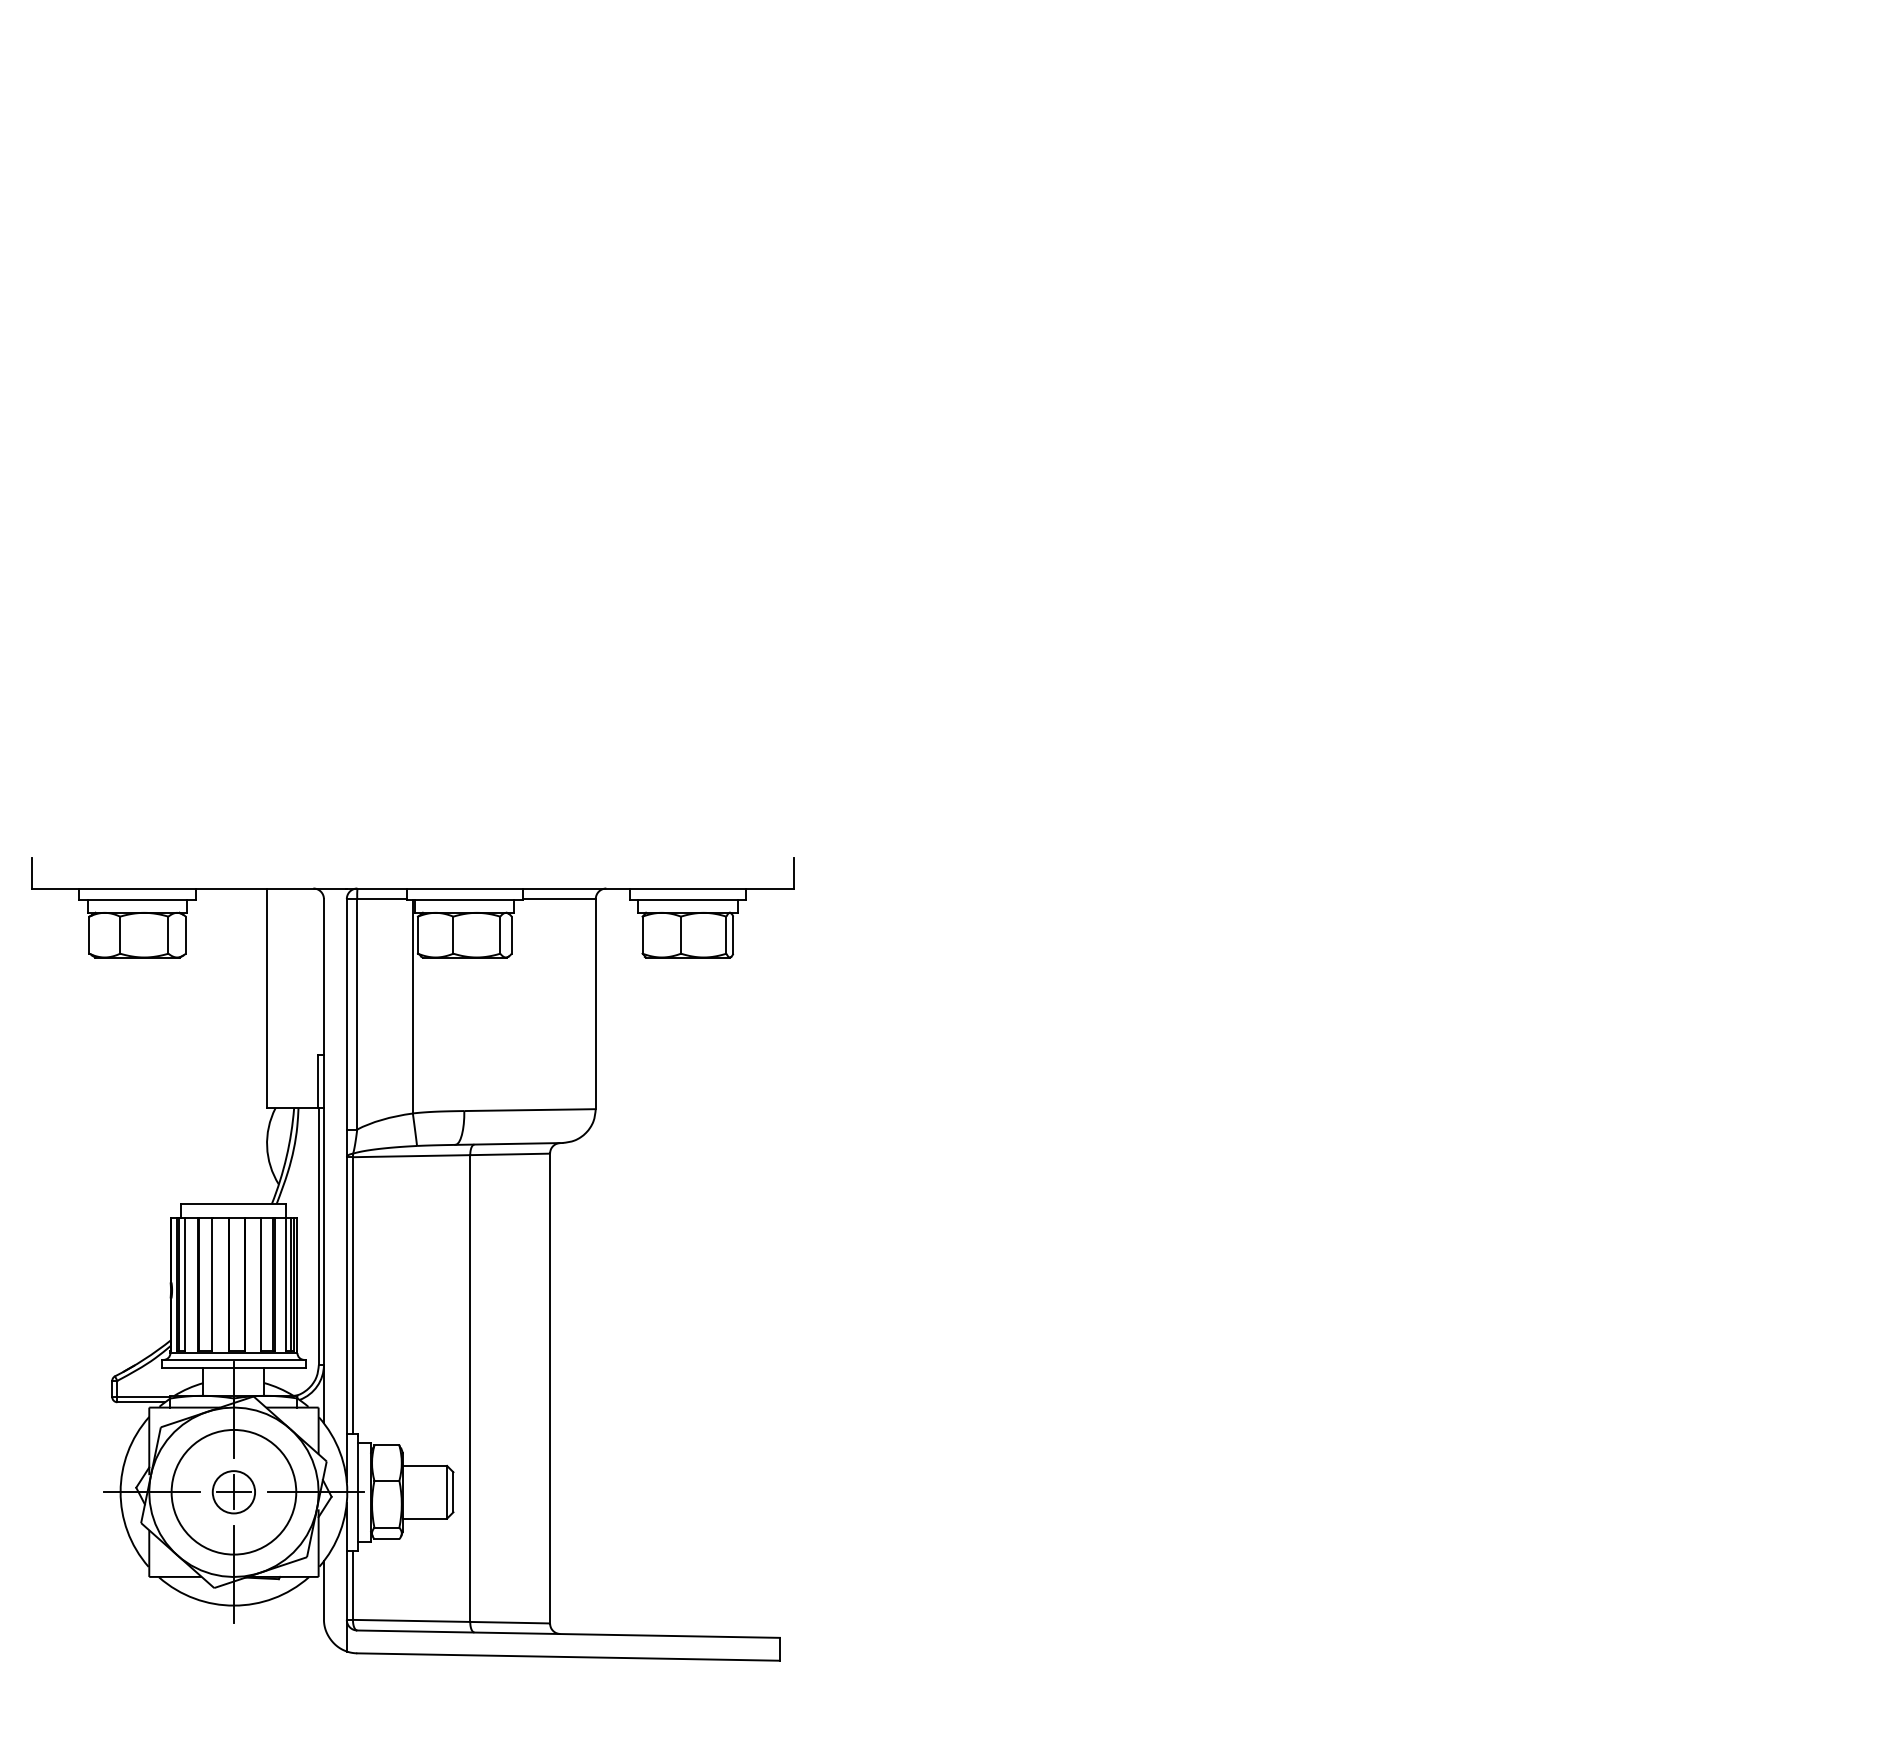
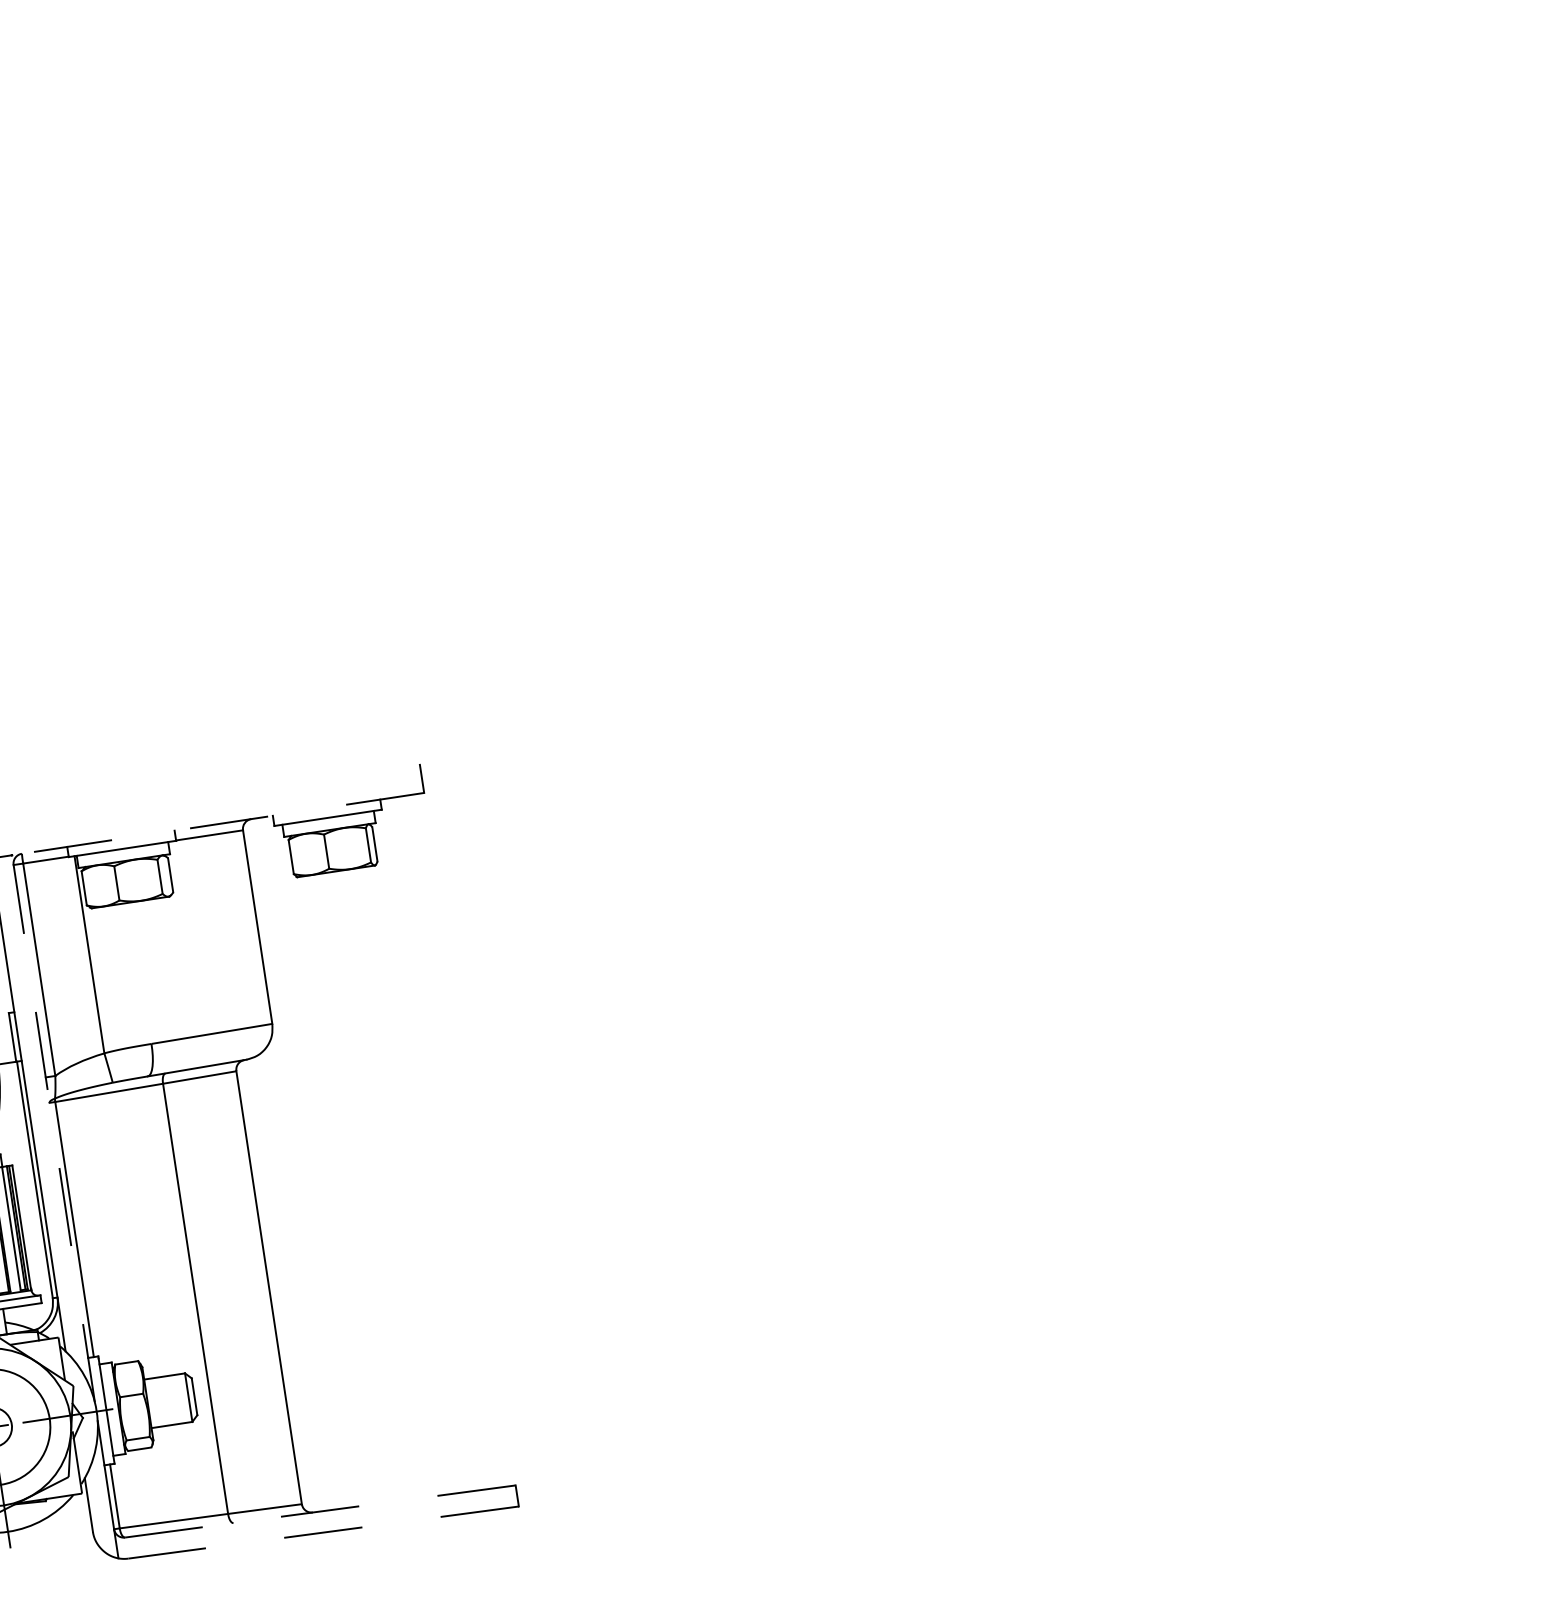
line: (570, 888) -> (218, 824), solid -> dashed
line: (346, 1190) -> (53, 1133), solid -> dashed
line: (568, 1634) -> (320, 1511), solid -> dashed
line: (568, 1657) -> (323, 1533), solid -> dashed

